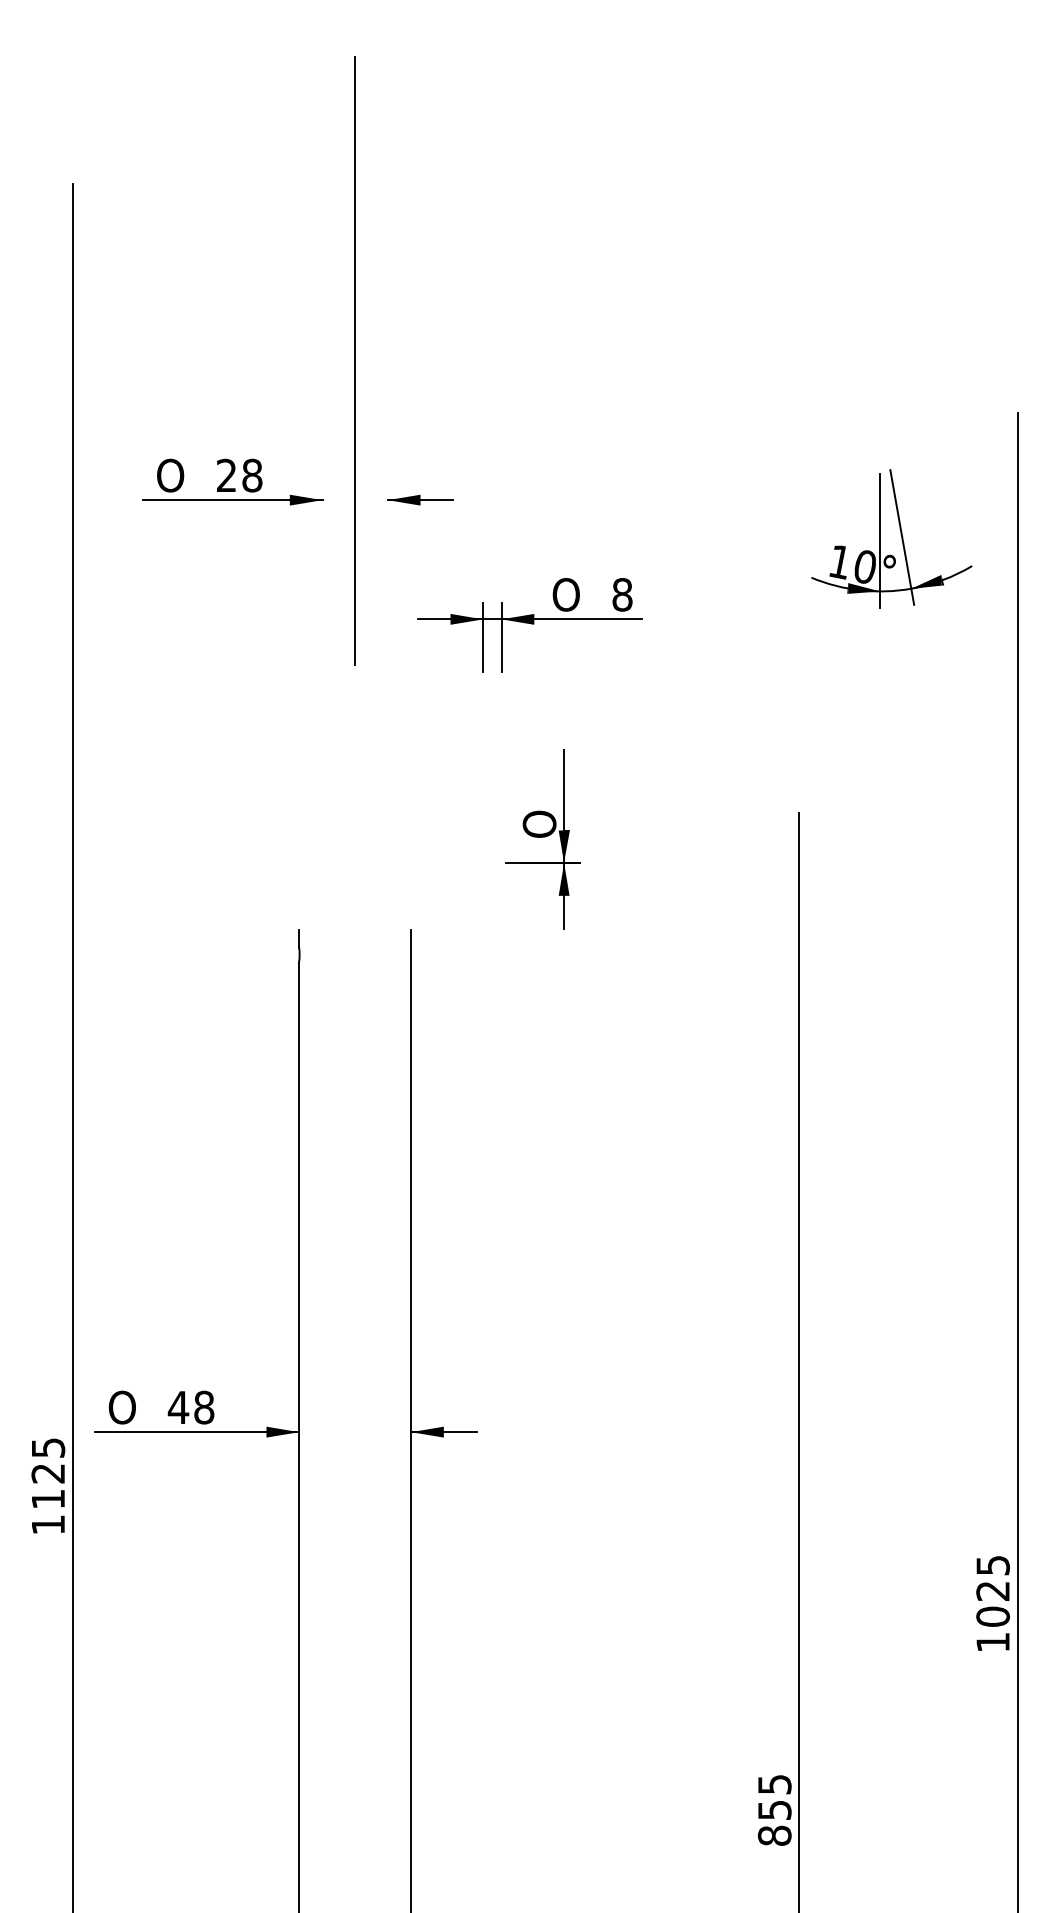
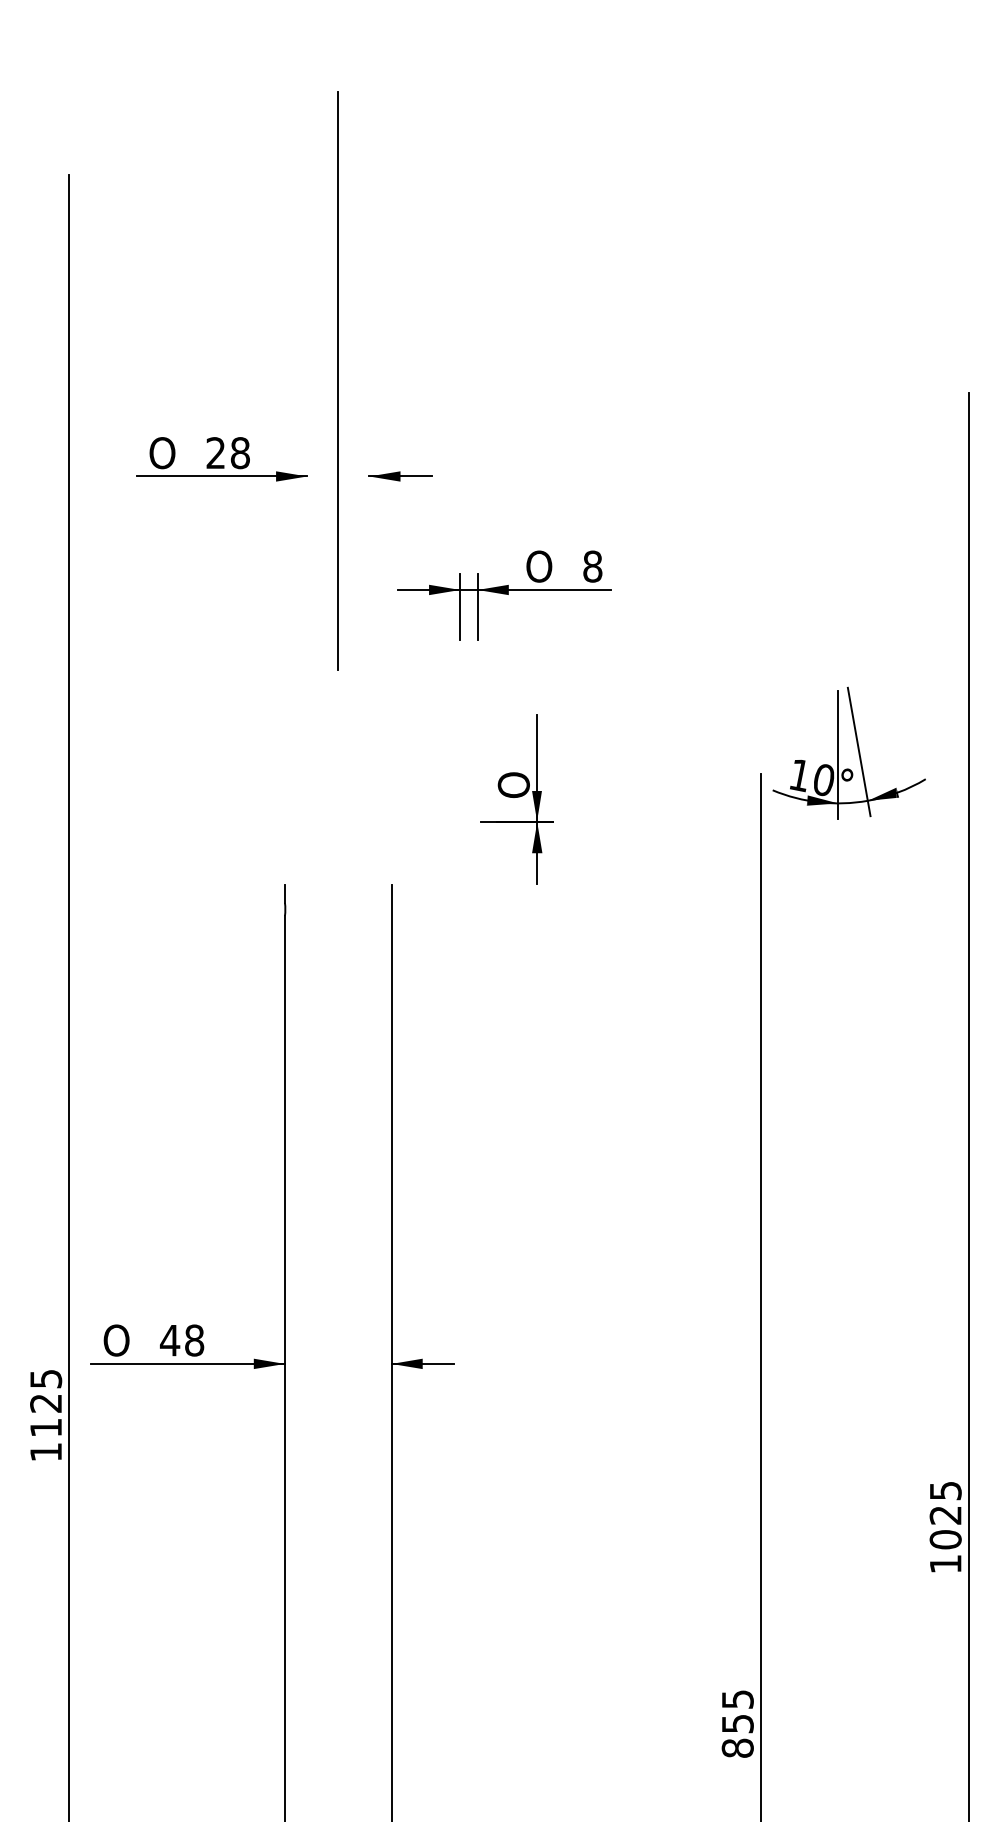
line: (354, 360) -> (337, 380), moved
part: (900, 534) -> (857, 749), moved

